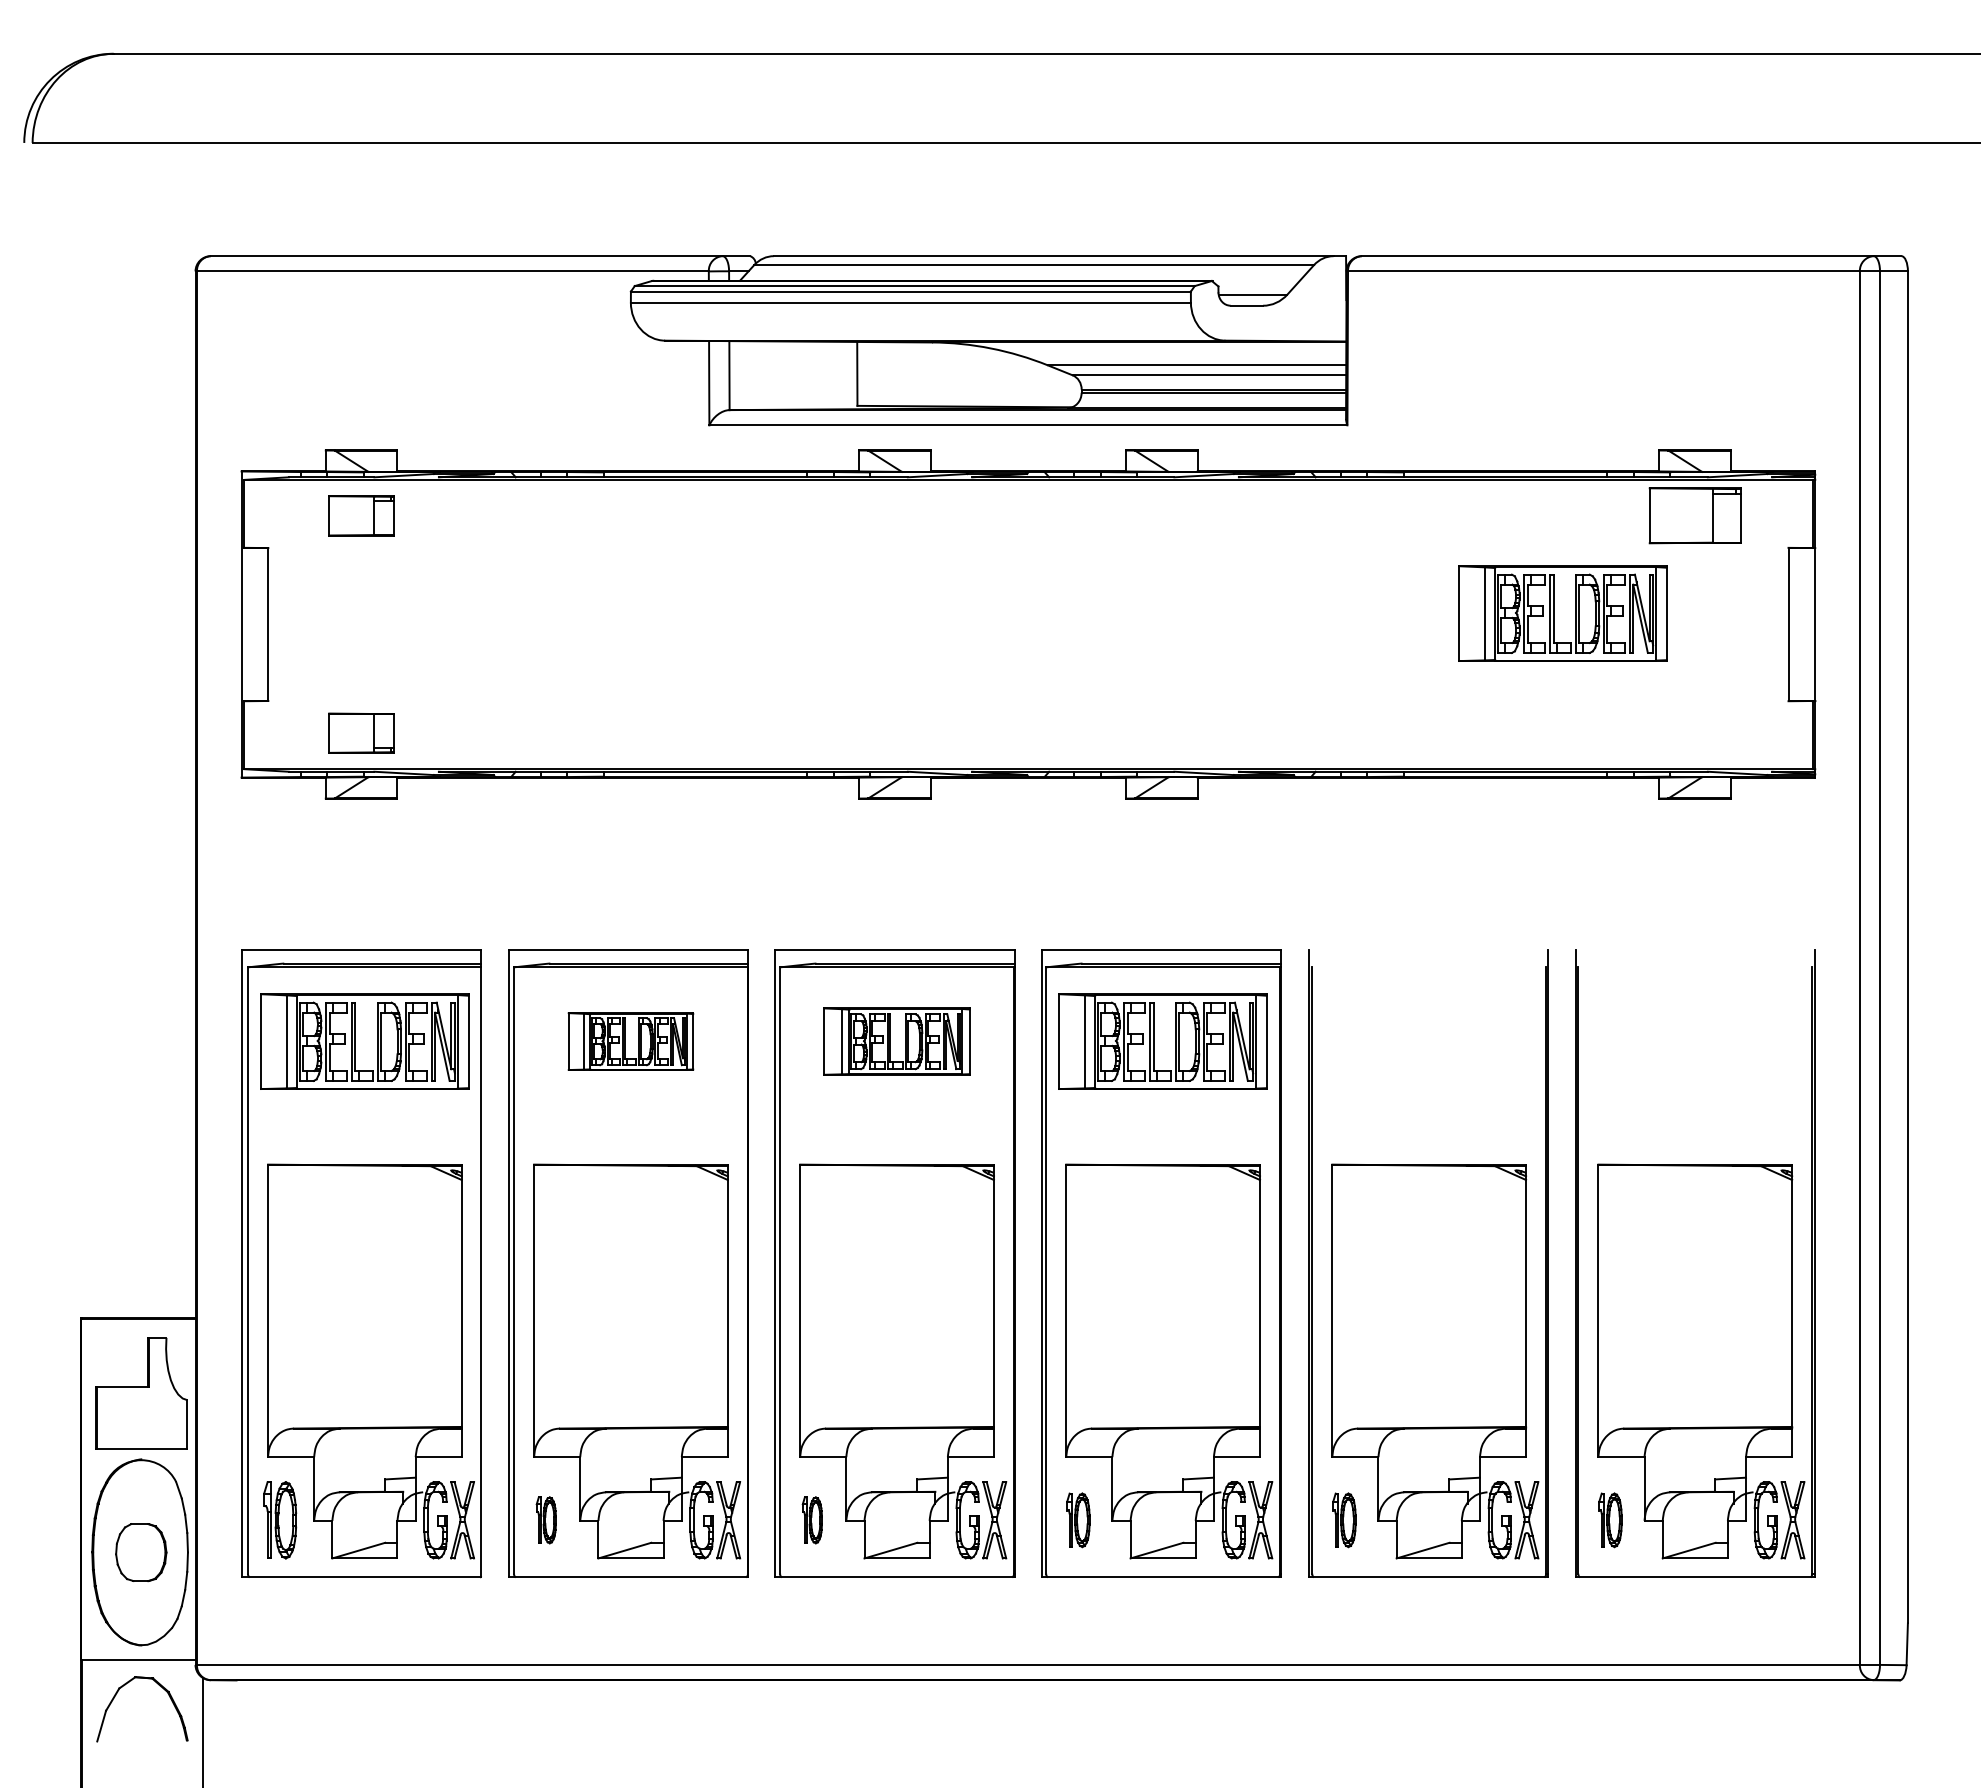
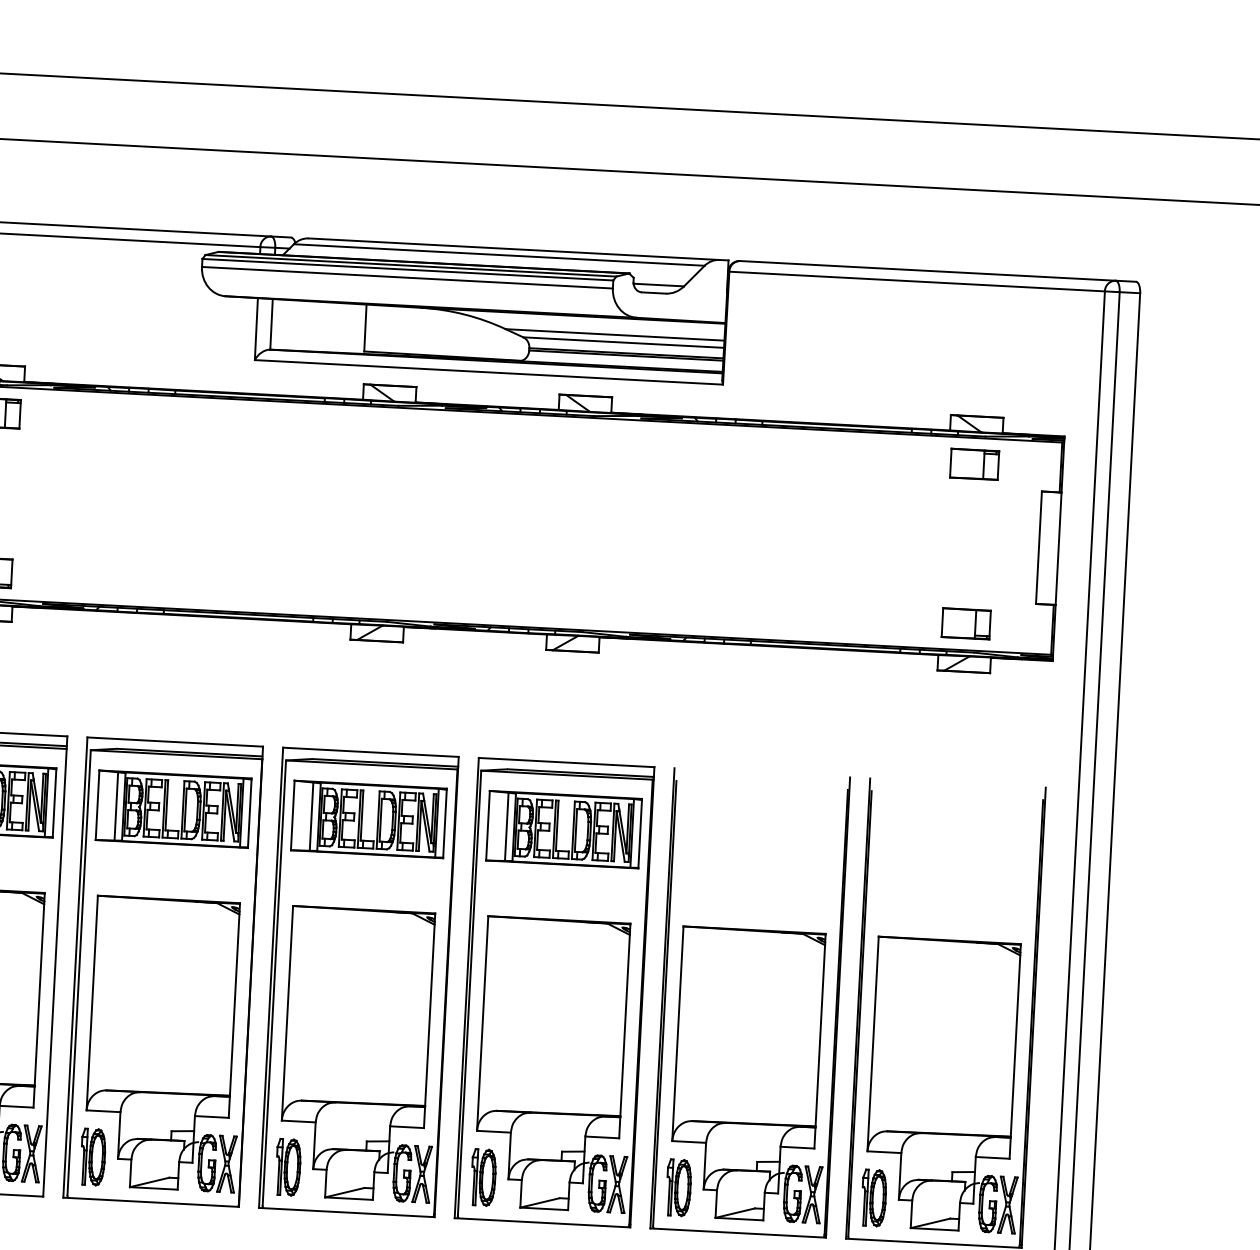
part: (1694, 515) -> (974, 464), size x0.71
part: (1562, 613) -> (873, 530), removed
part: (1694, 732) -> (965, 623), added
part: (630, 1041) -> (173, 809), size x1.67
part: (896, 1041) -> (368, 819), size x1.43
part: (546, 1520) -> (93, 1157), size x1.67
part: (812, 1520) -> (288, 1167), size x1.67
part: (1078, 1520) -> (483, 1177), size x1.43
part: (1344, 1520) -> (678, 1188), size x1.43
part: (1610, 1520) -> (873, 1198), size x1.43

